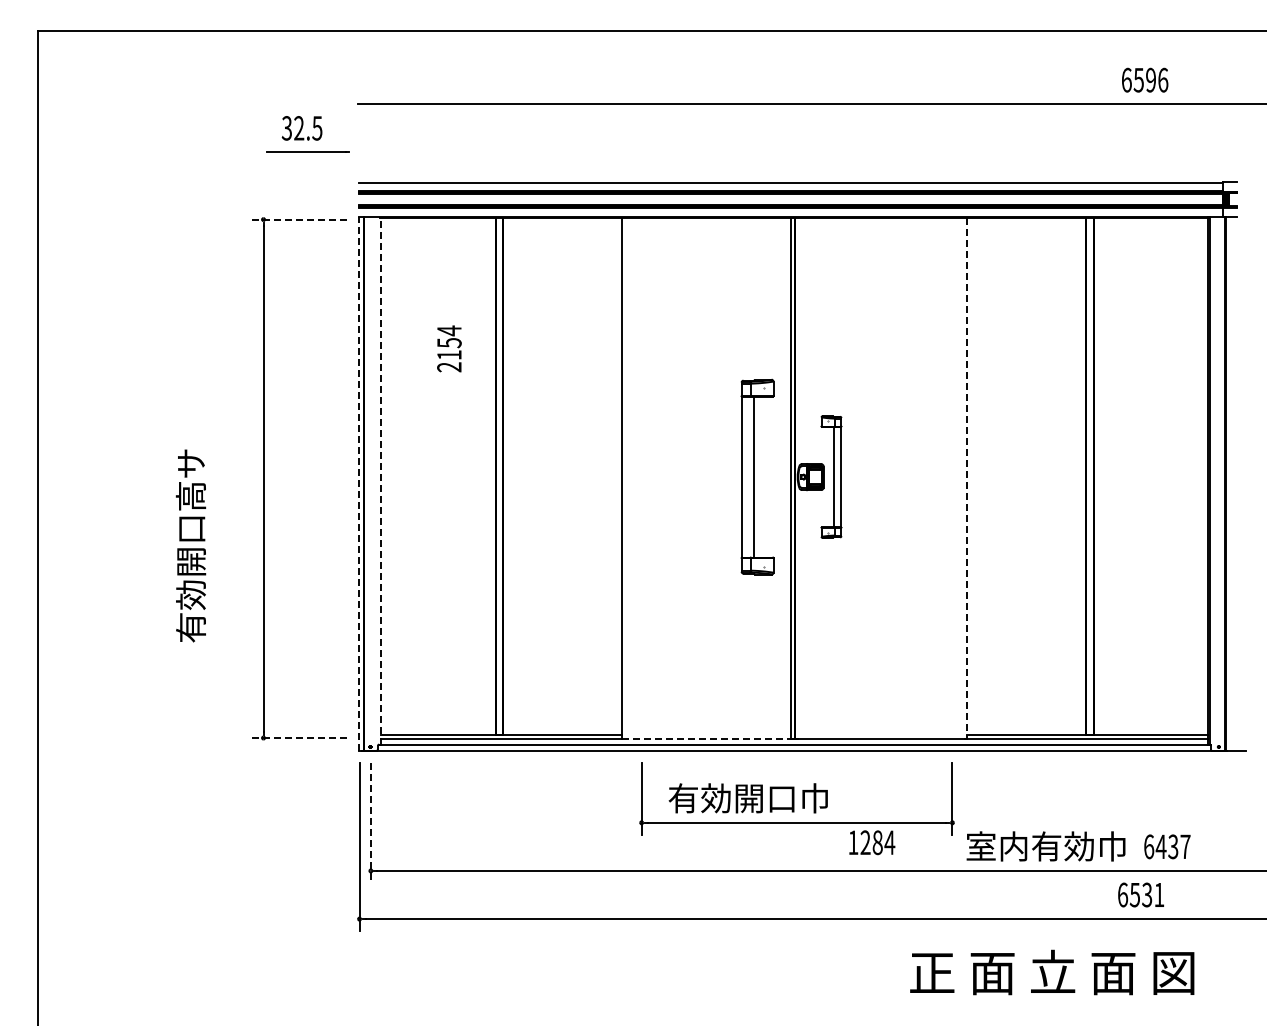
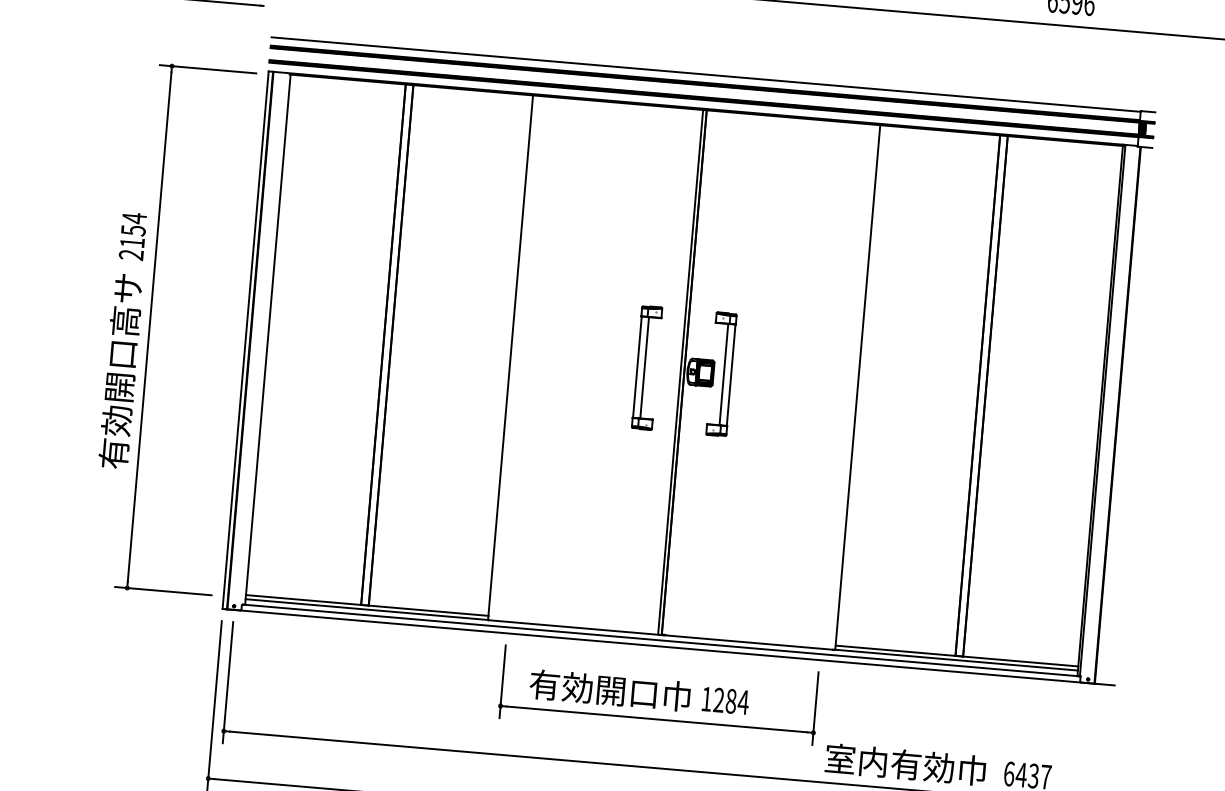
line: (299, 219) -> (208, 69), dashed -> solid
text: (449, 348) -> (133, 236), moved
part: (757, 476) -> (647, 367), size x0.62
line: (966, 478) -> (857, 387), dashed -> solid
line: (381, 480) -> (268, 338), dashed -> solid
line: (359, 483) -> (245, 340), dashed -> solid
text: (190, 545) -> (120, 370), moved
line: (299, 738) -> (163, 591), dashed -> solid
line: (708, 739) -> (575, 627), dashed -> solid
line: (370, 823) -> (227, 683), dashed -> solid
text: (872, 842) -> (725, 700), moved

